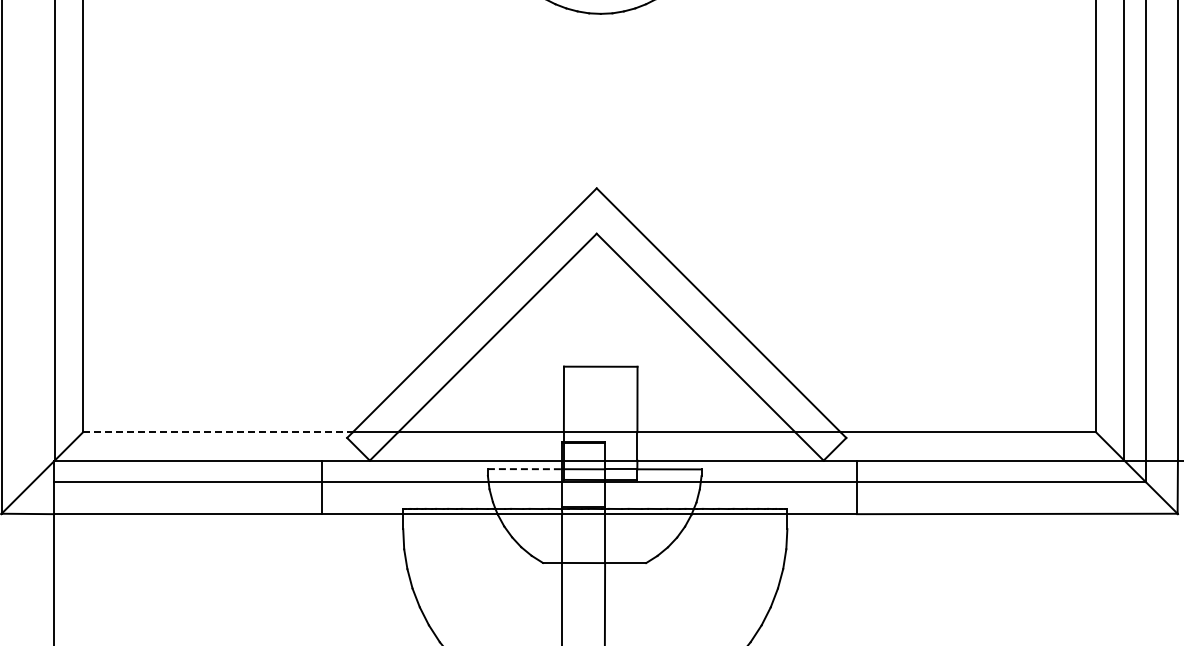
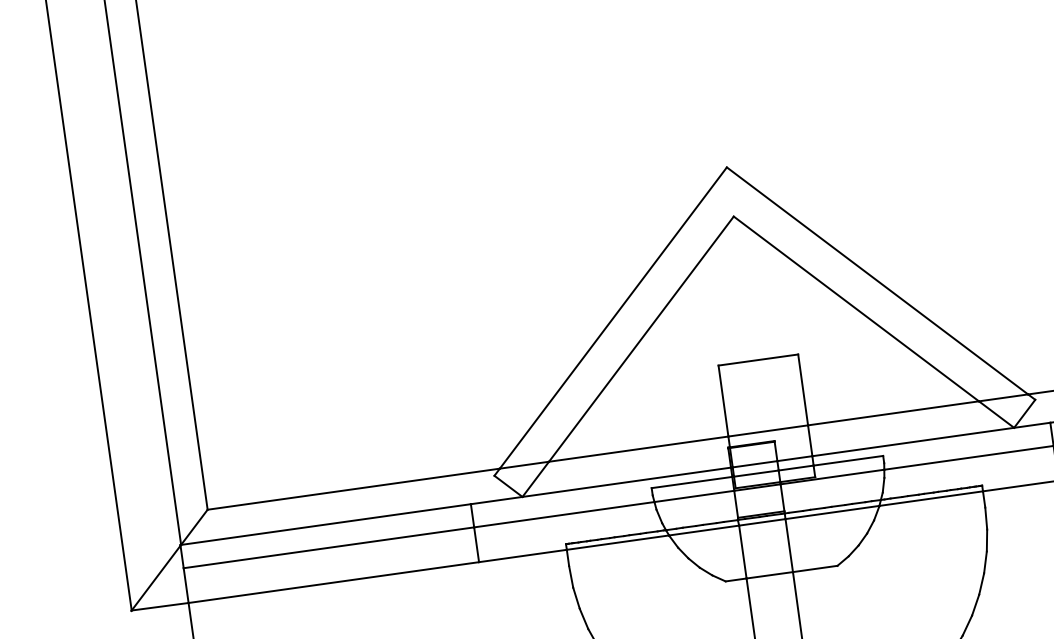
line: (218, 432) -> (354, 489), dashed -> solid
line: (525, 469) -> (692, 482), dashed -> solid

